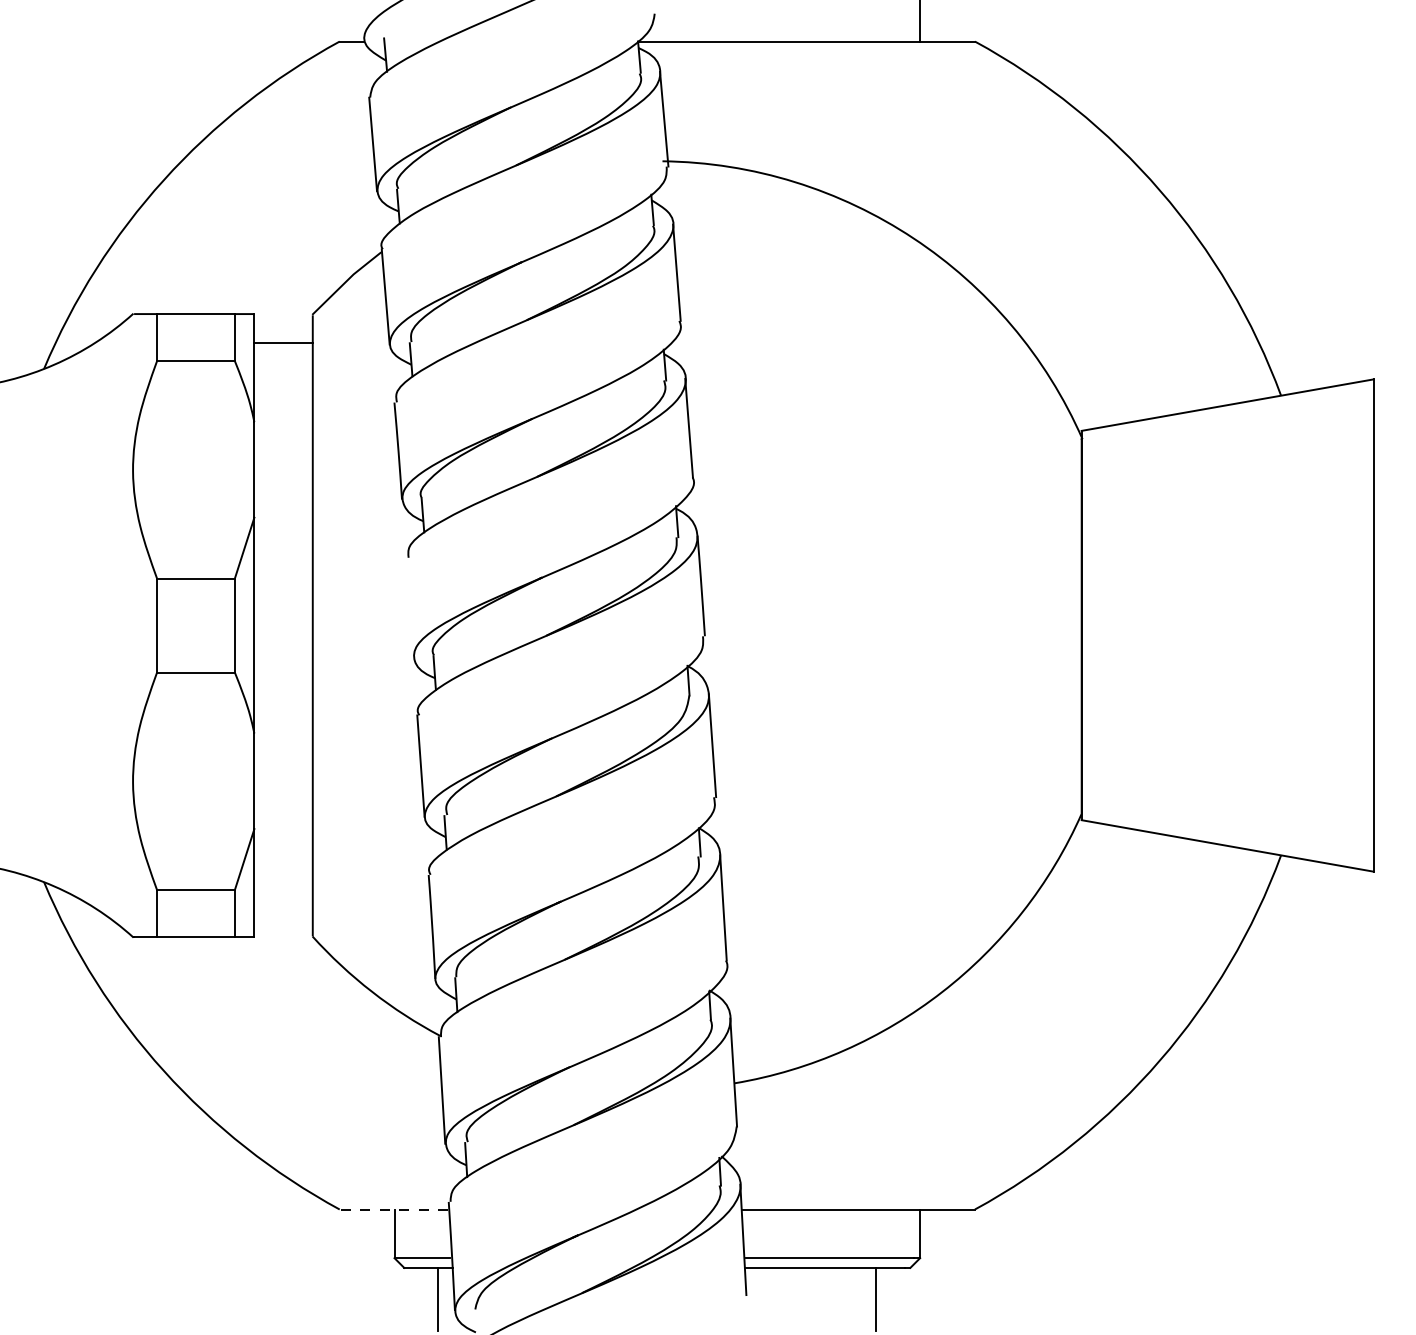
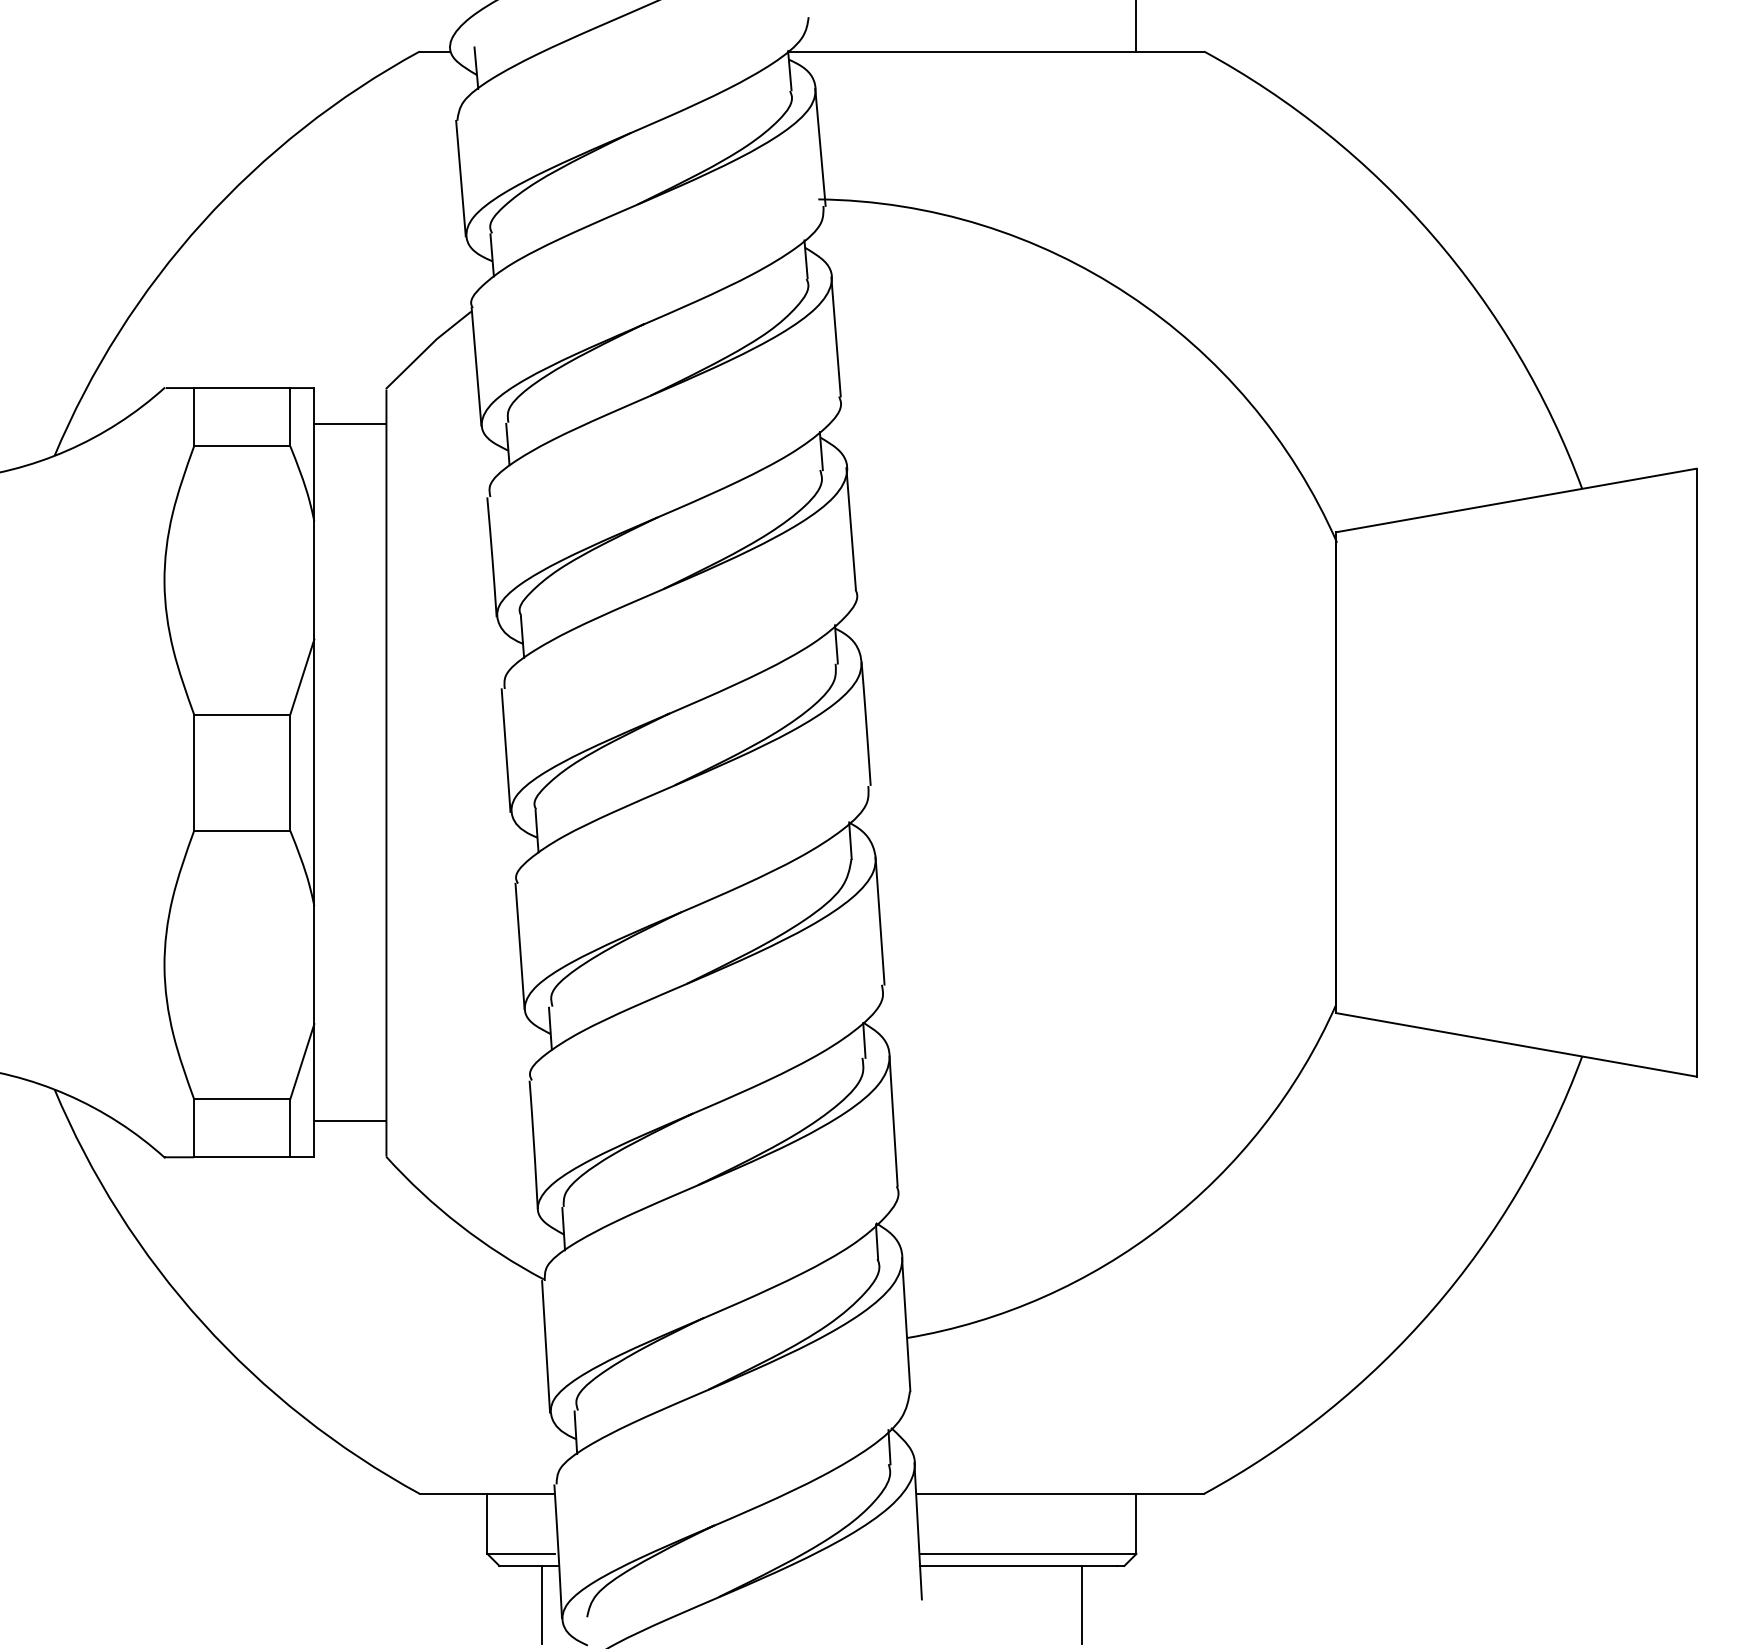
line: (409, 607) -> (505, 750), added
line: (283, 908) -> (350, 1121), added
line: (393, 1209) -> (486, 1493), dashed -> solid

